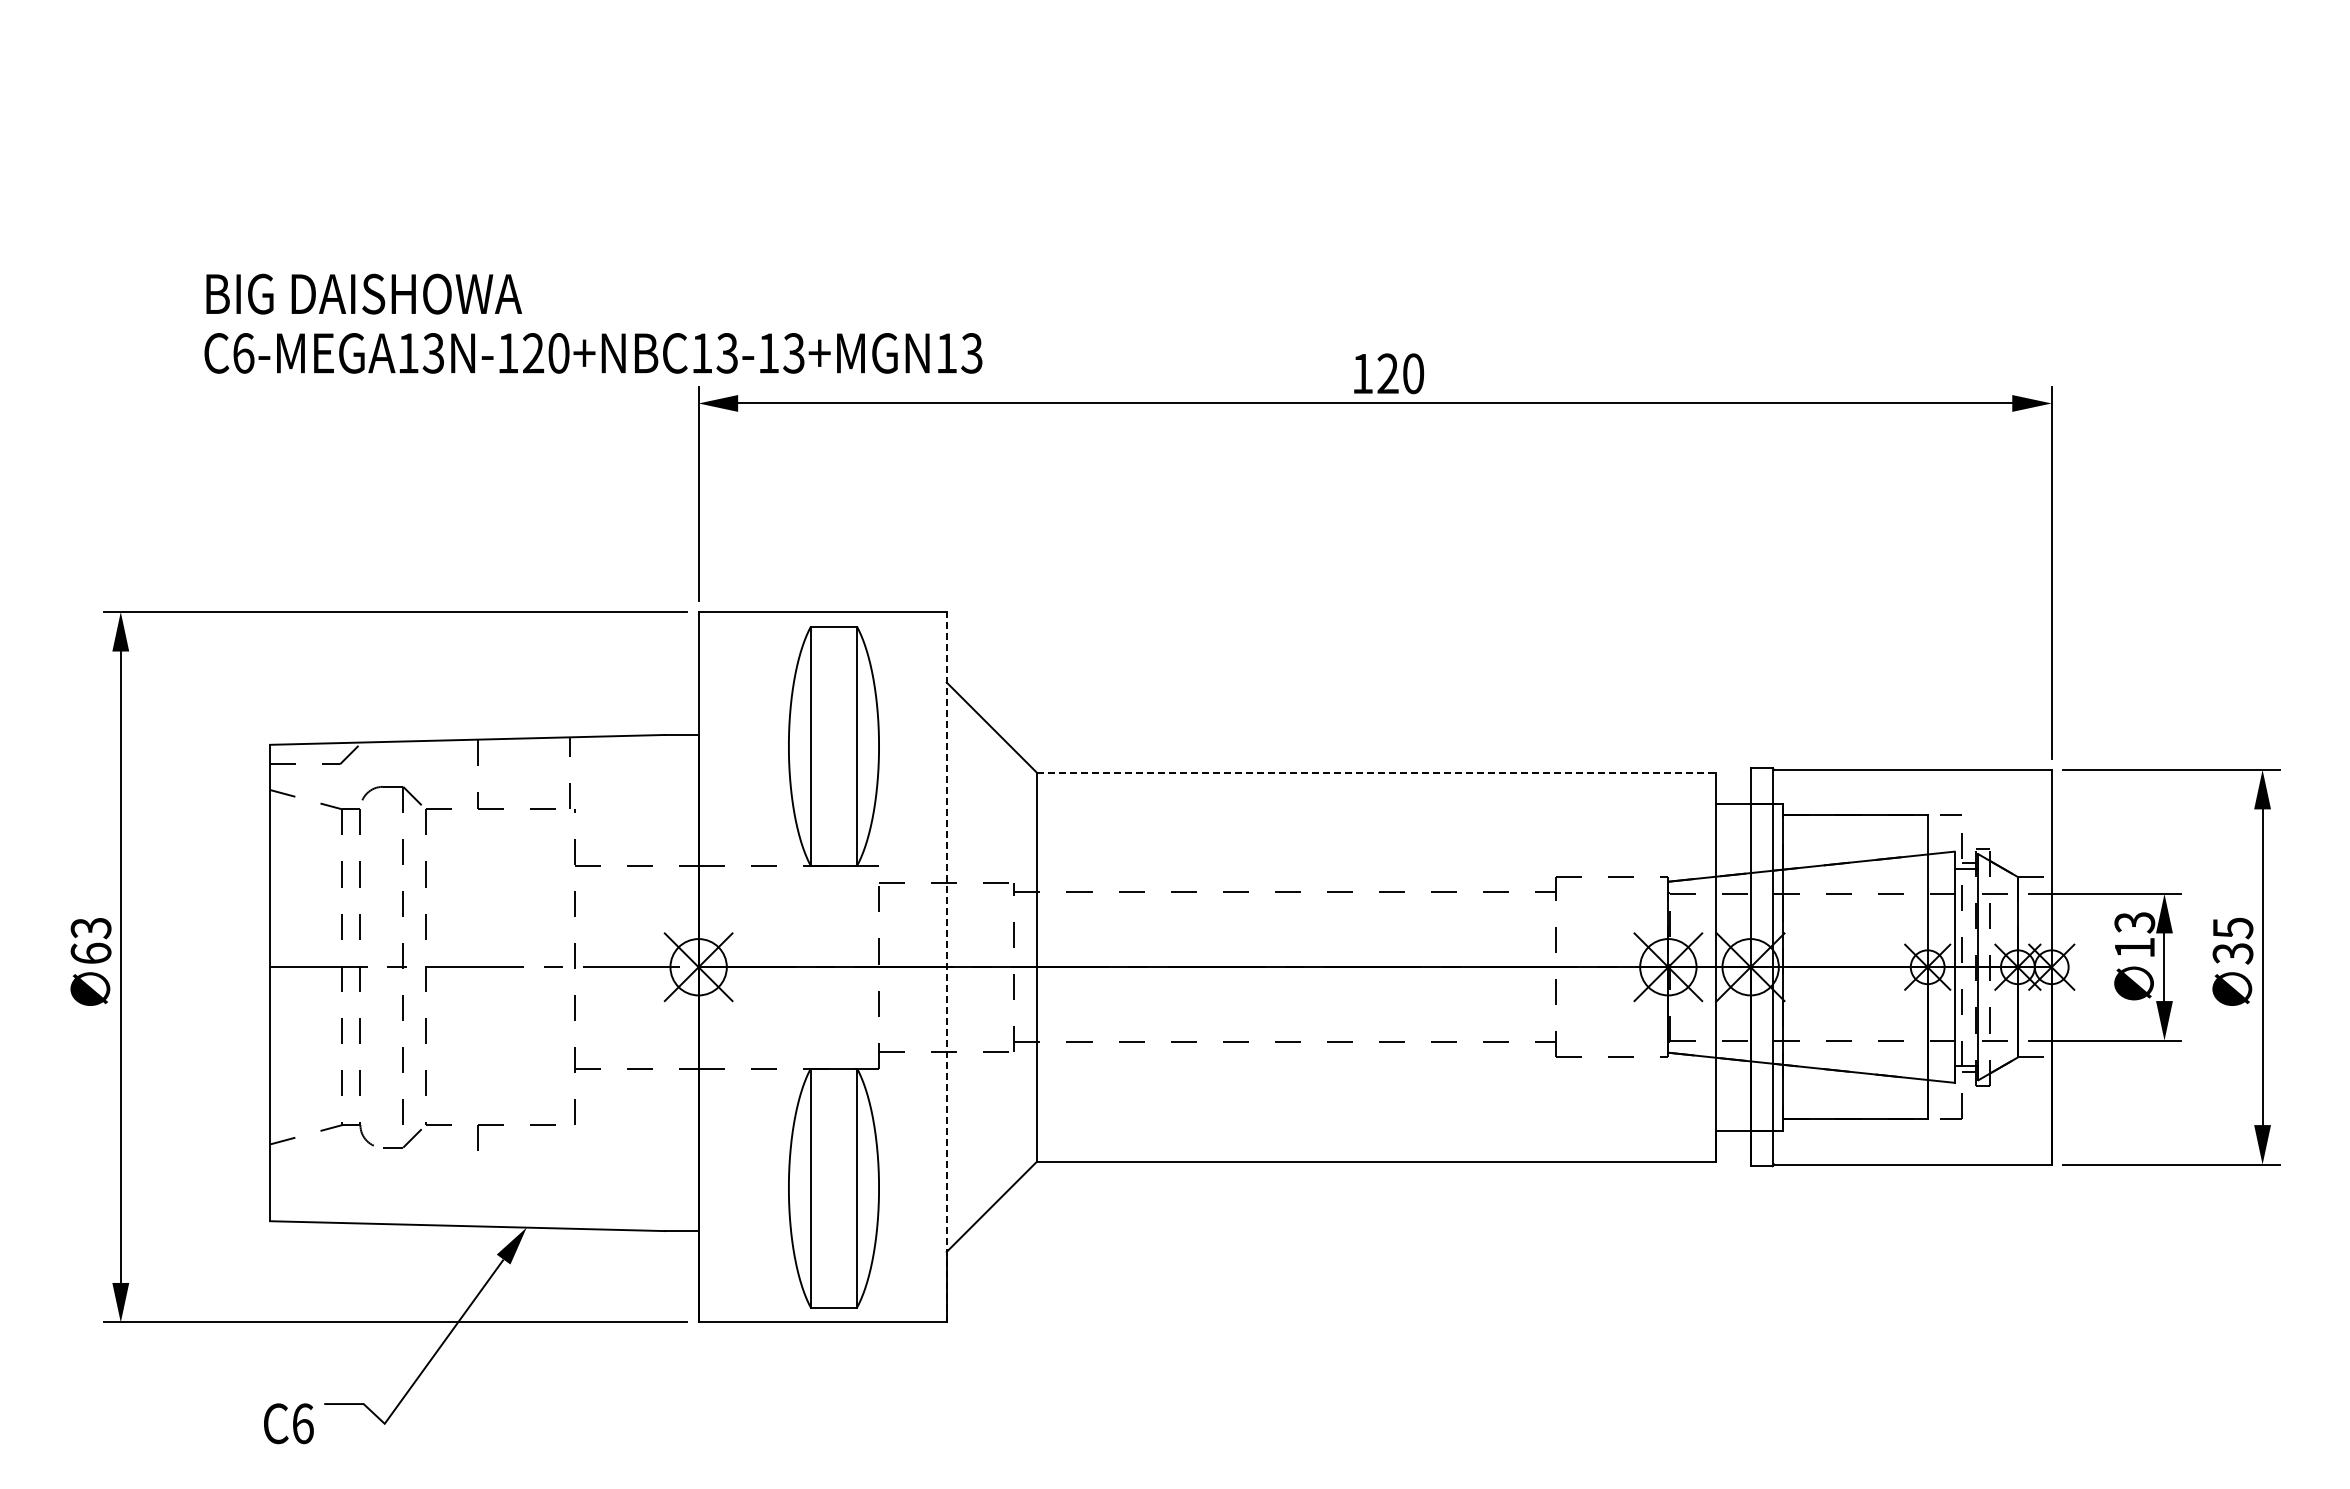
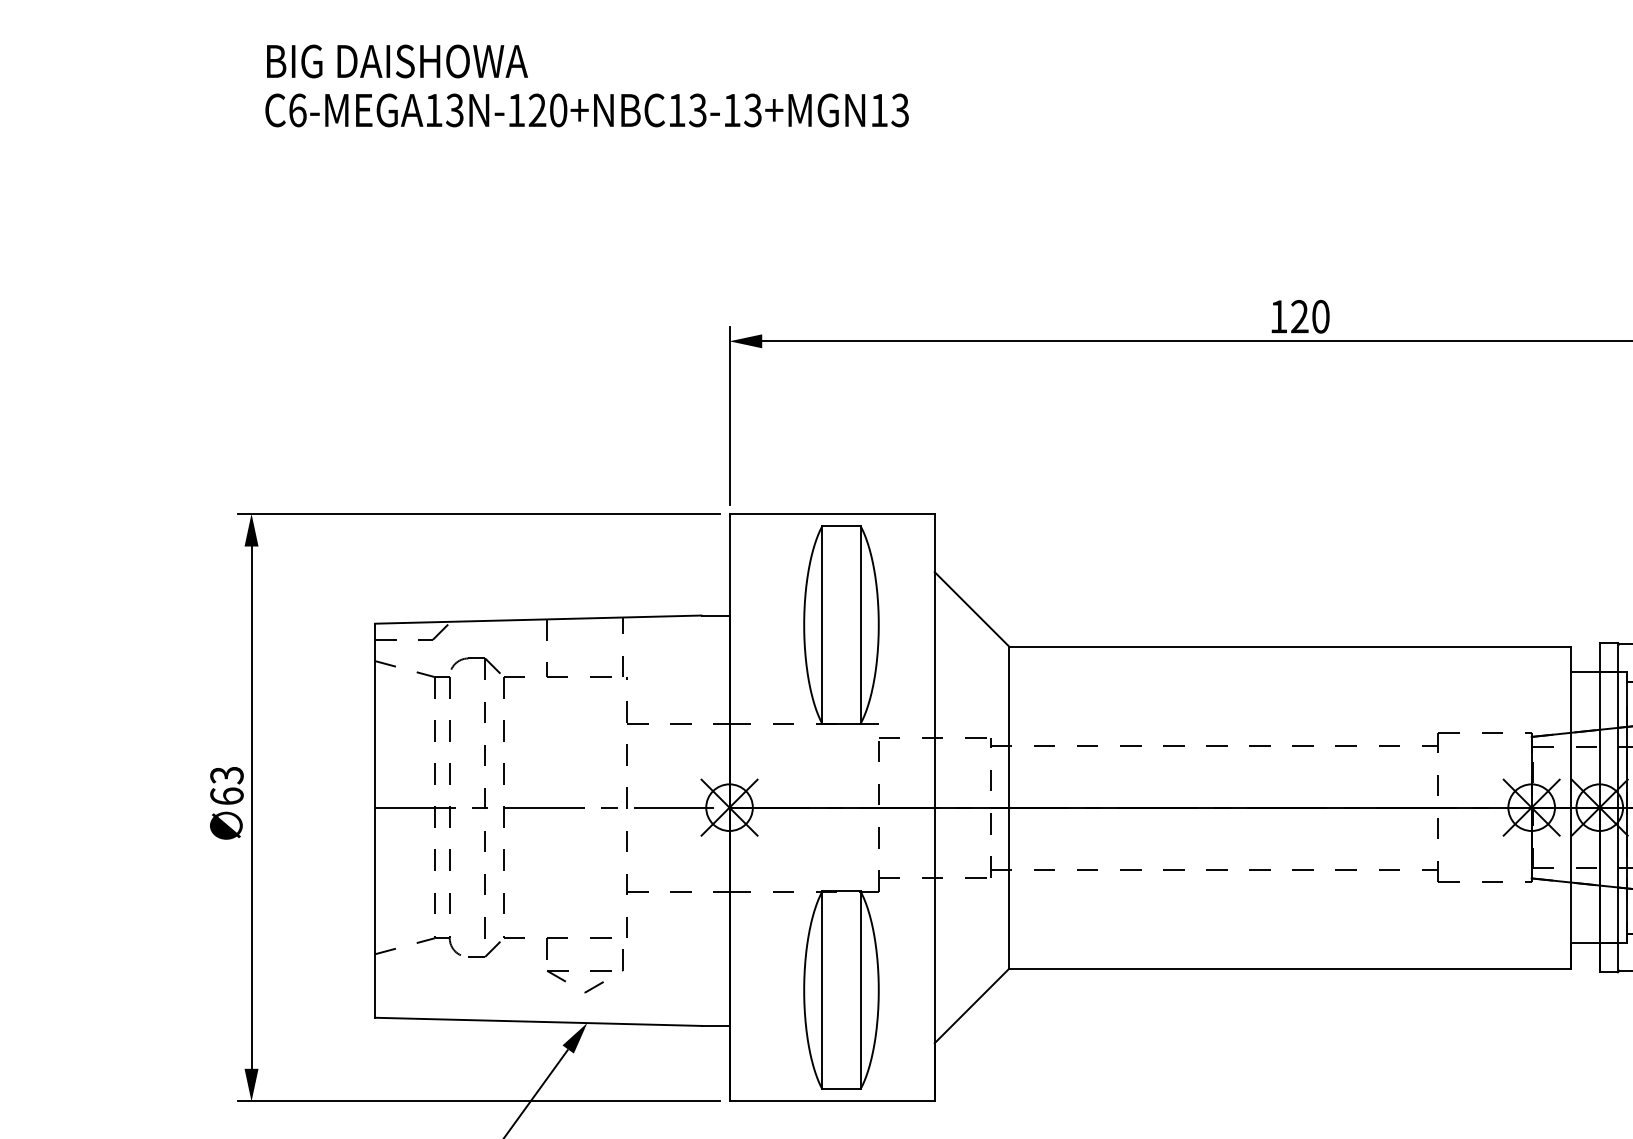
text: (593, 323) -> (587, 85), moved
line: (1376, 772) -> (1290, 646), dashed -> solid
line: (946, 966) -> (934, 807), dashed -> solid
part: (524, 1165) -> (585, 971), added

